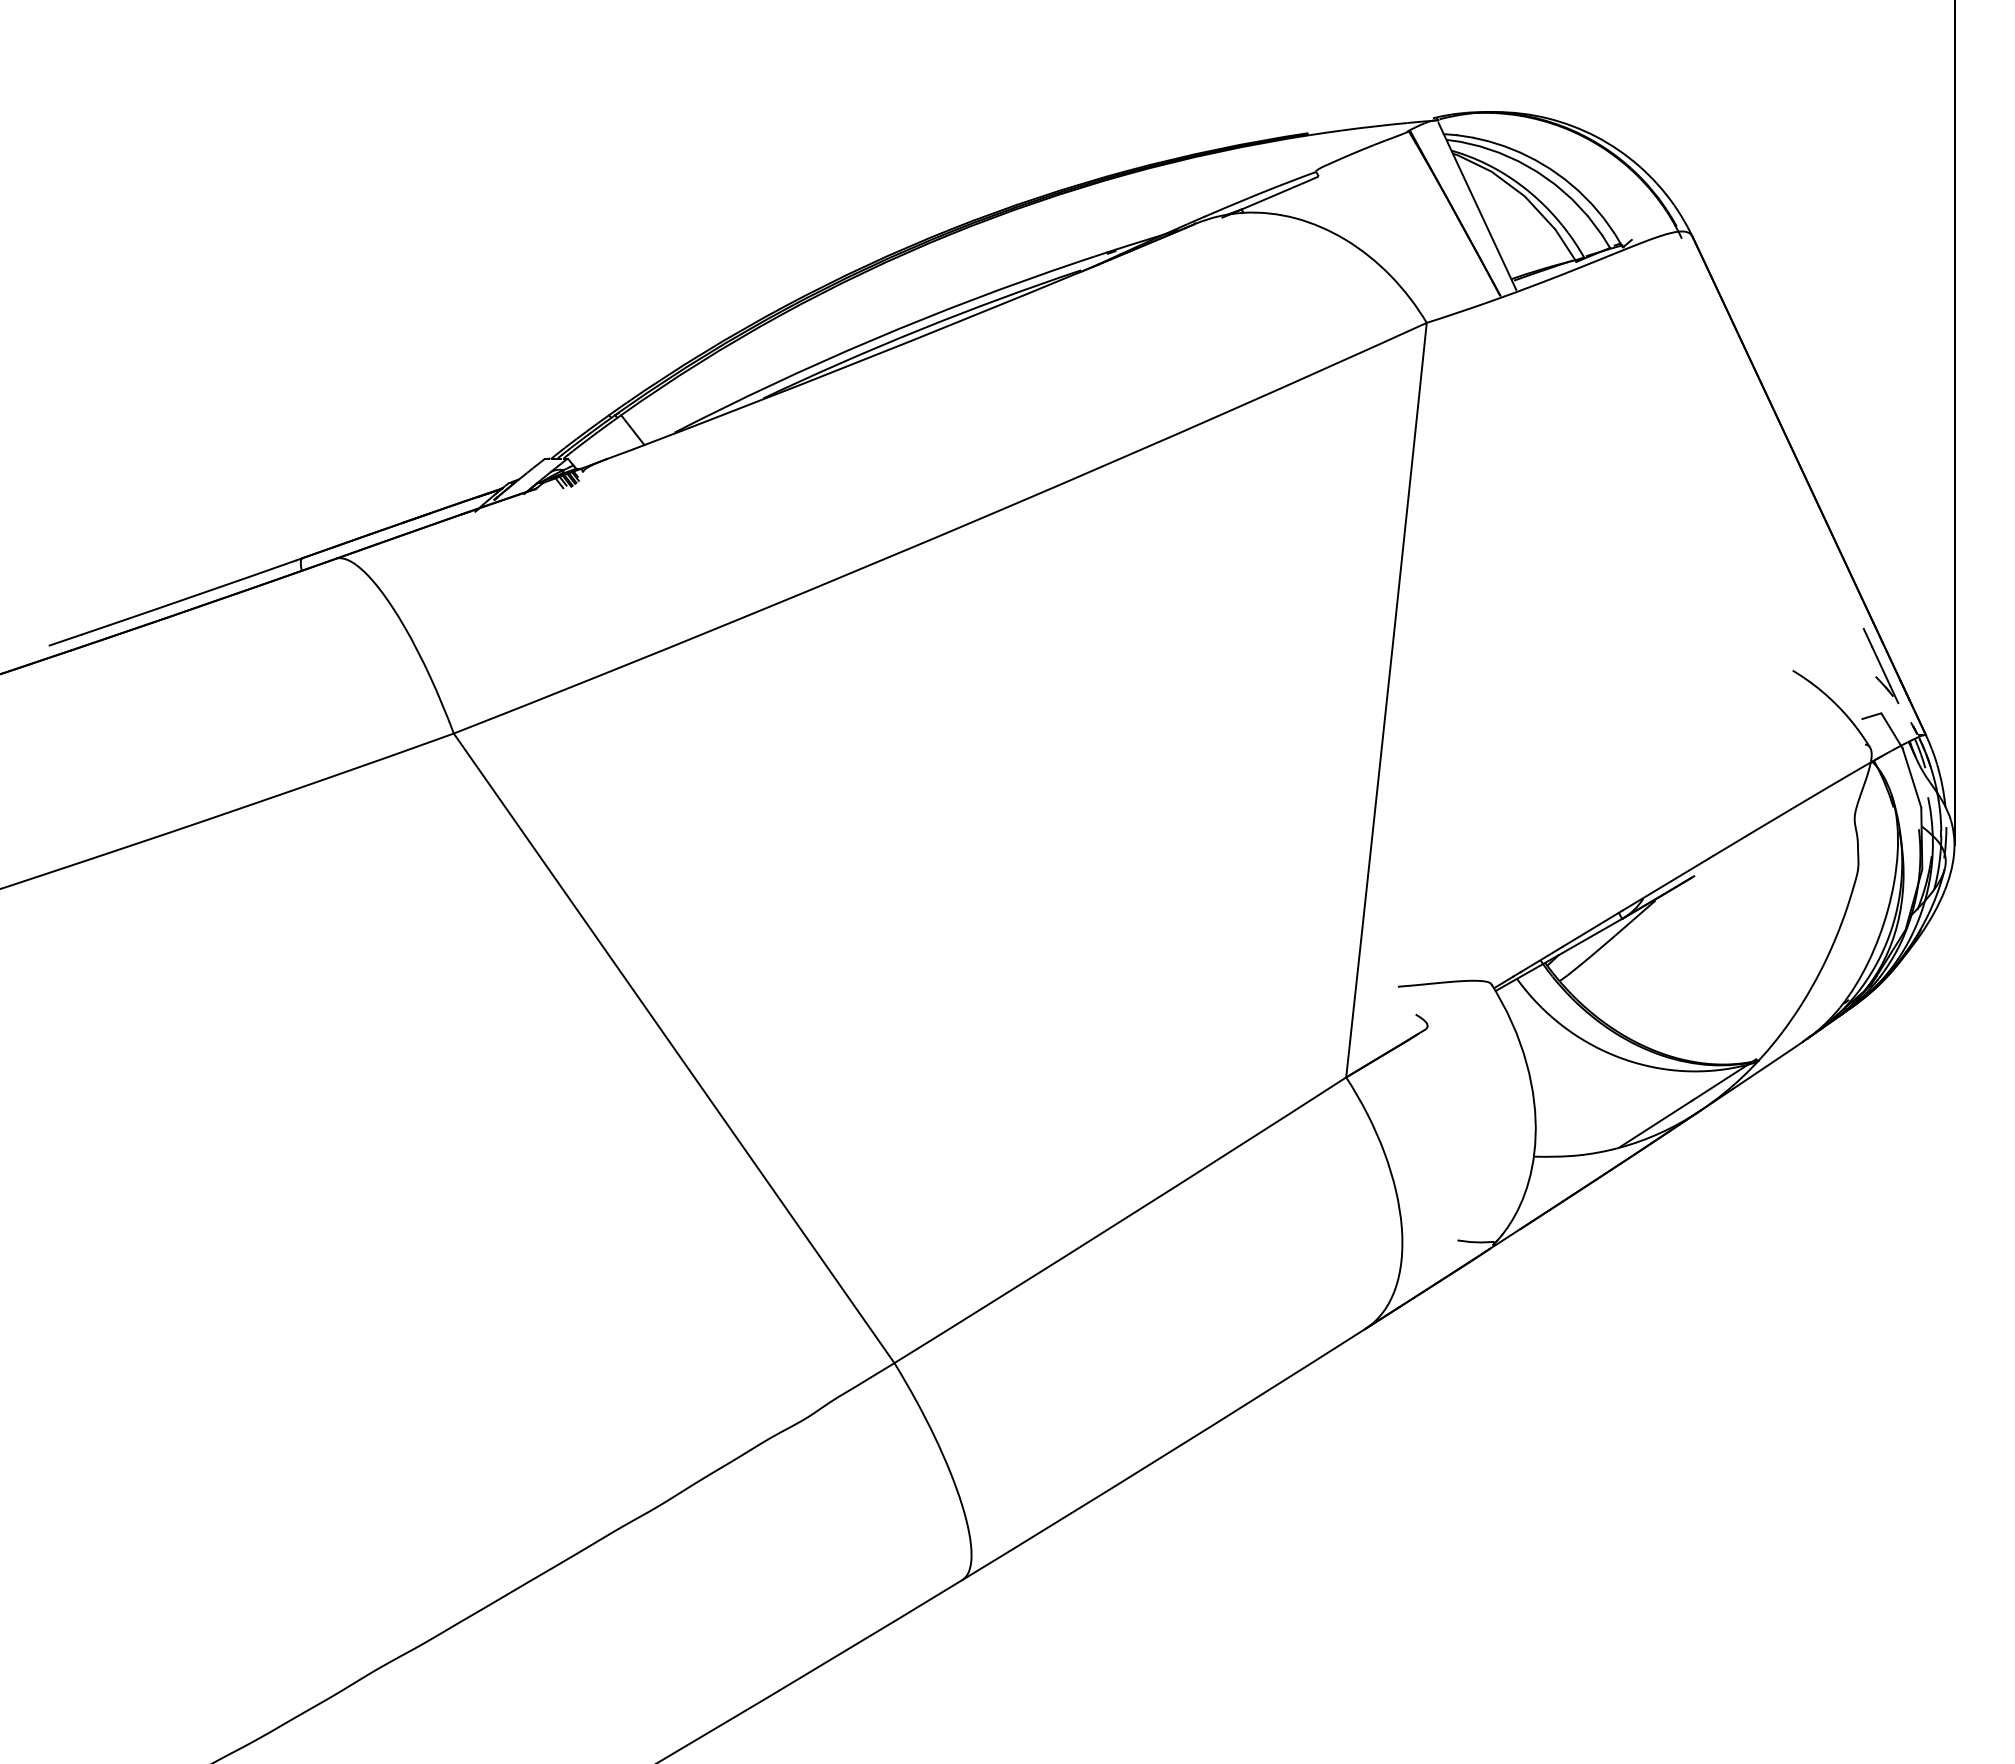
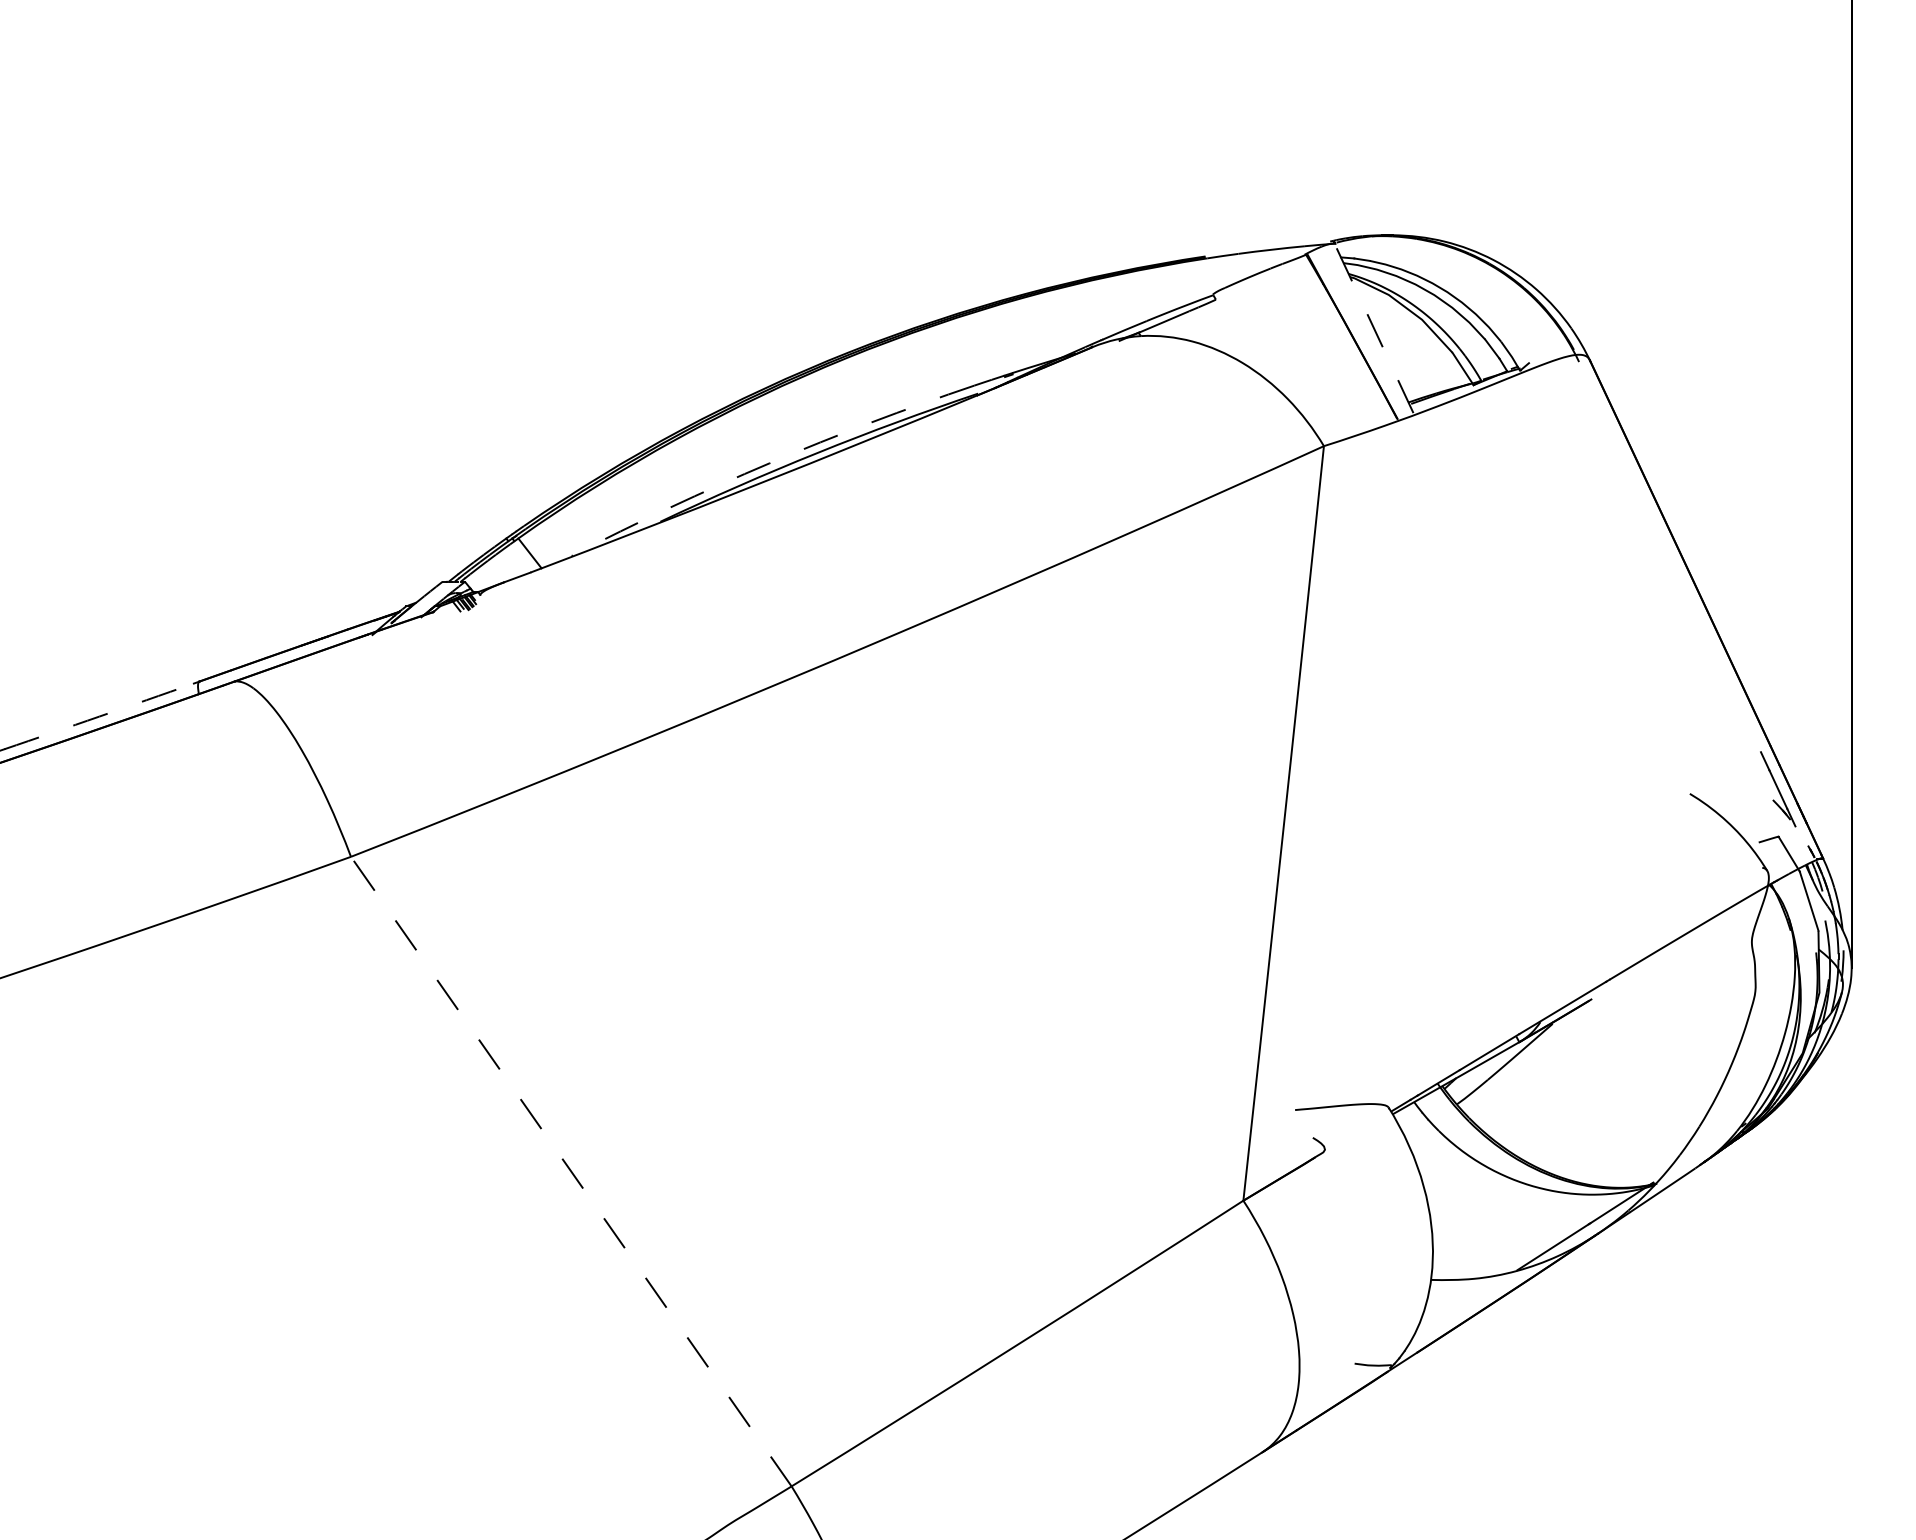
line: (1477, 206) -> (1374, 329), solid -> dashed
arc: (872, 339) -> (769, 462), solid -> dashed
arc: (202, 593) -> (99, 716), solid -> dashed
line: (673, 1047) -> (570, 1170), solid -> dashed

